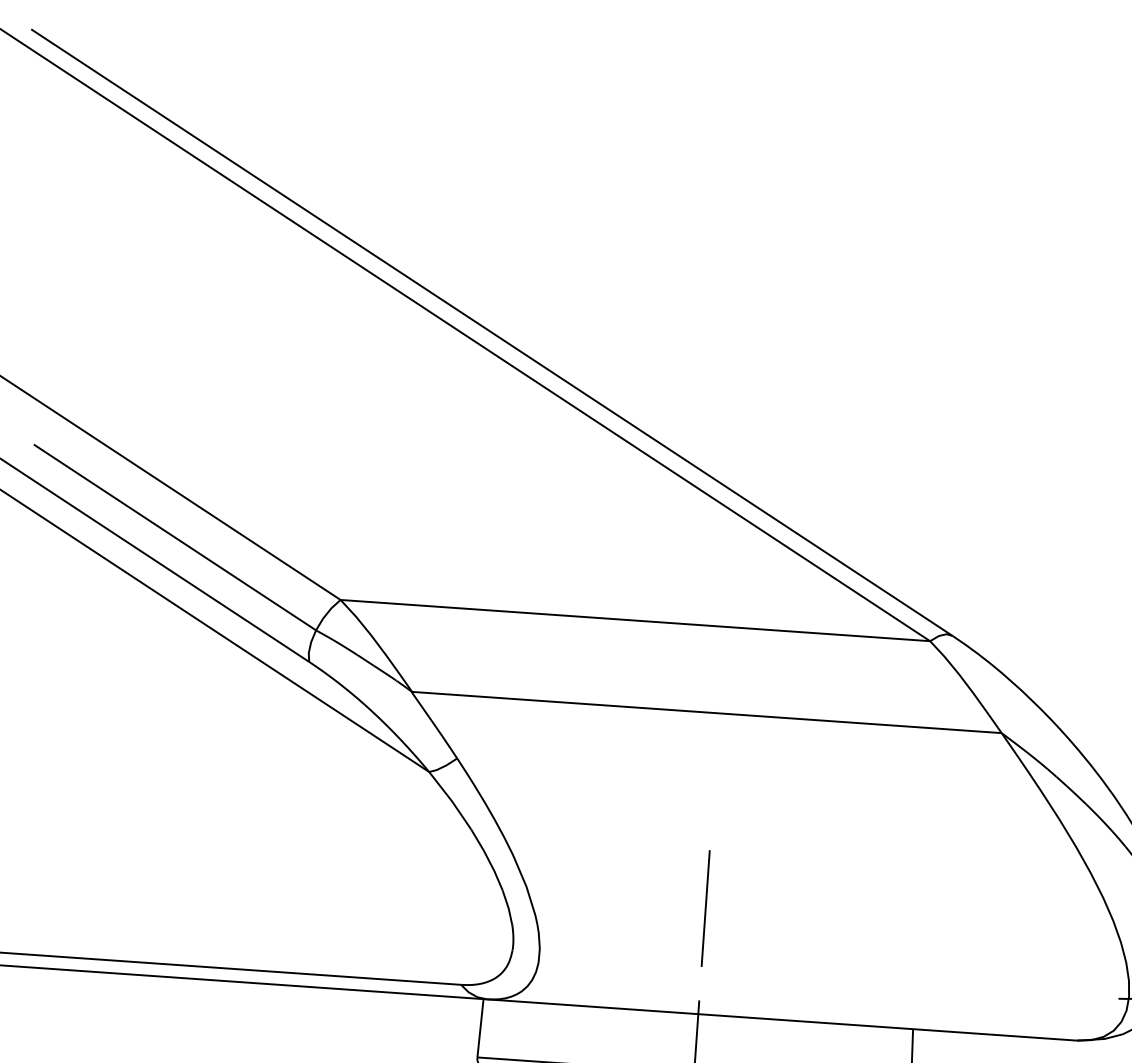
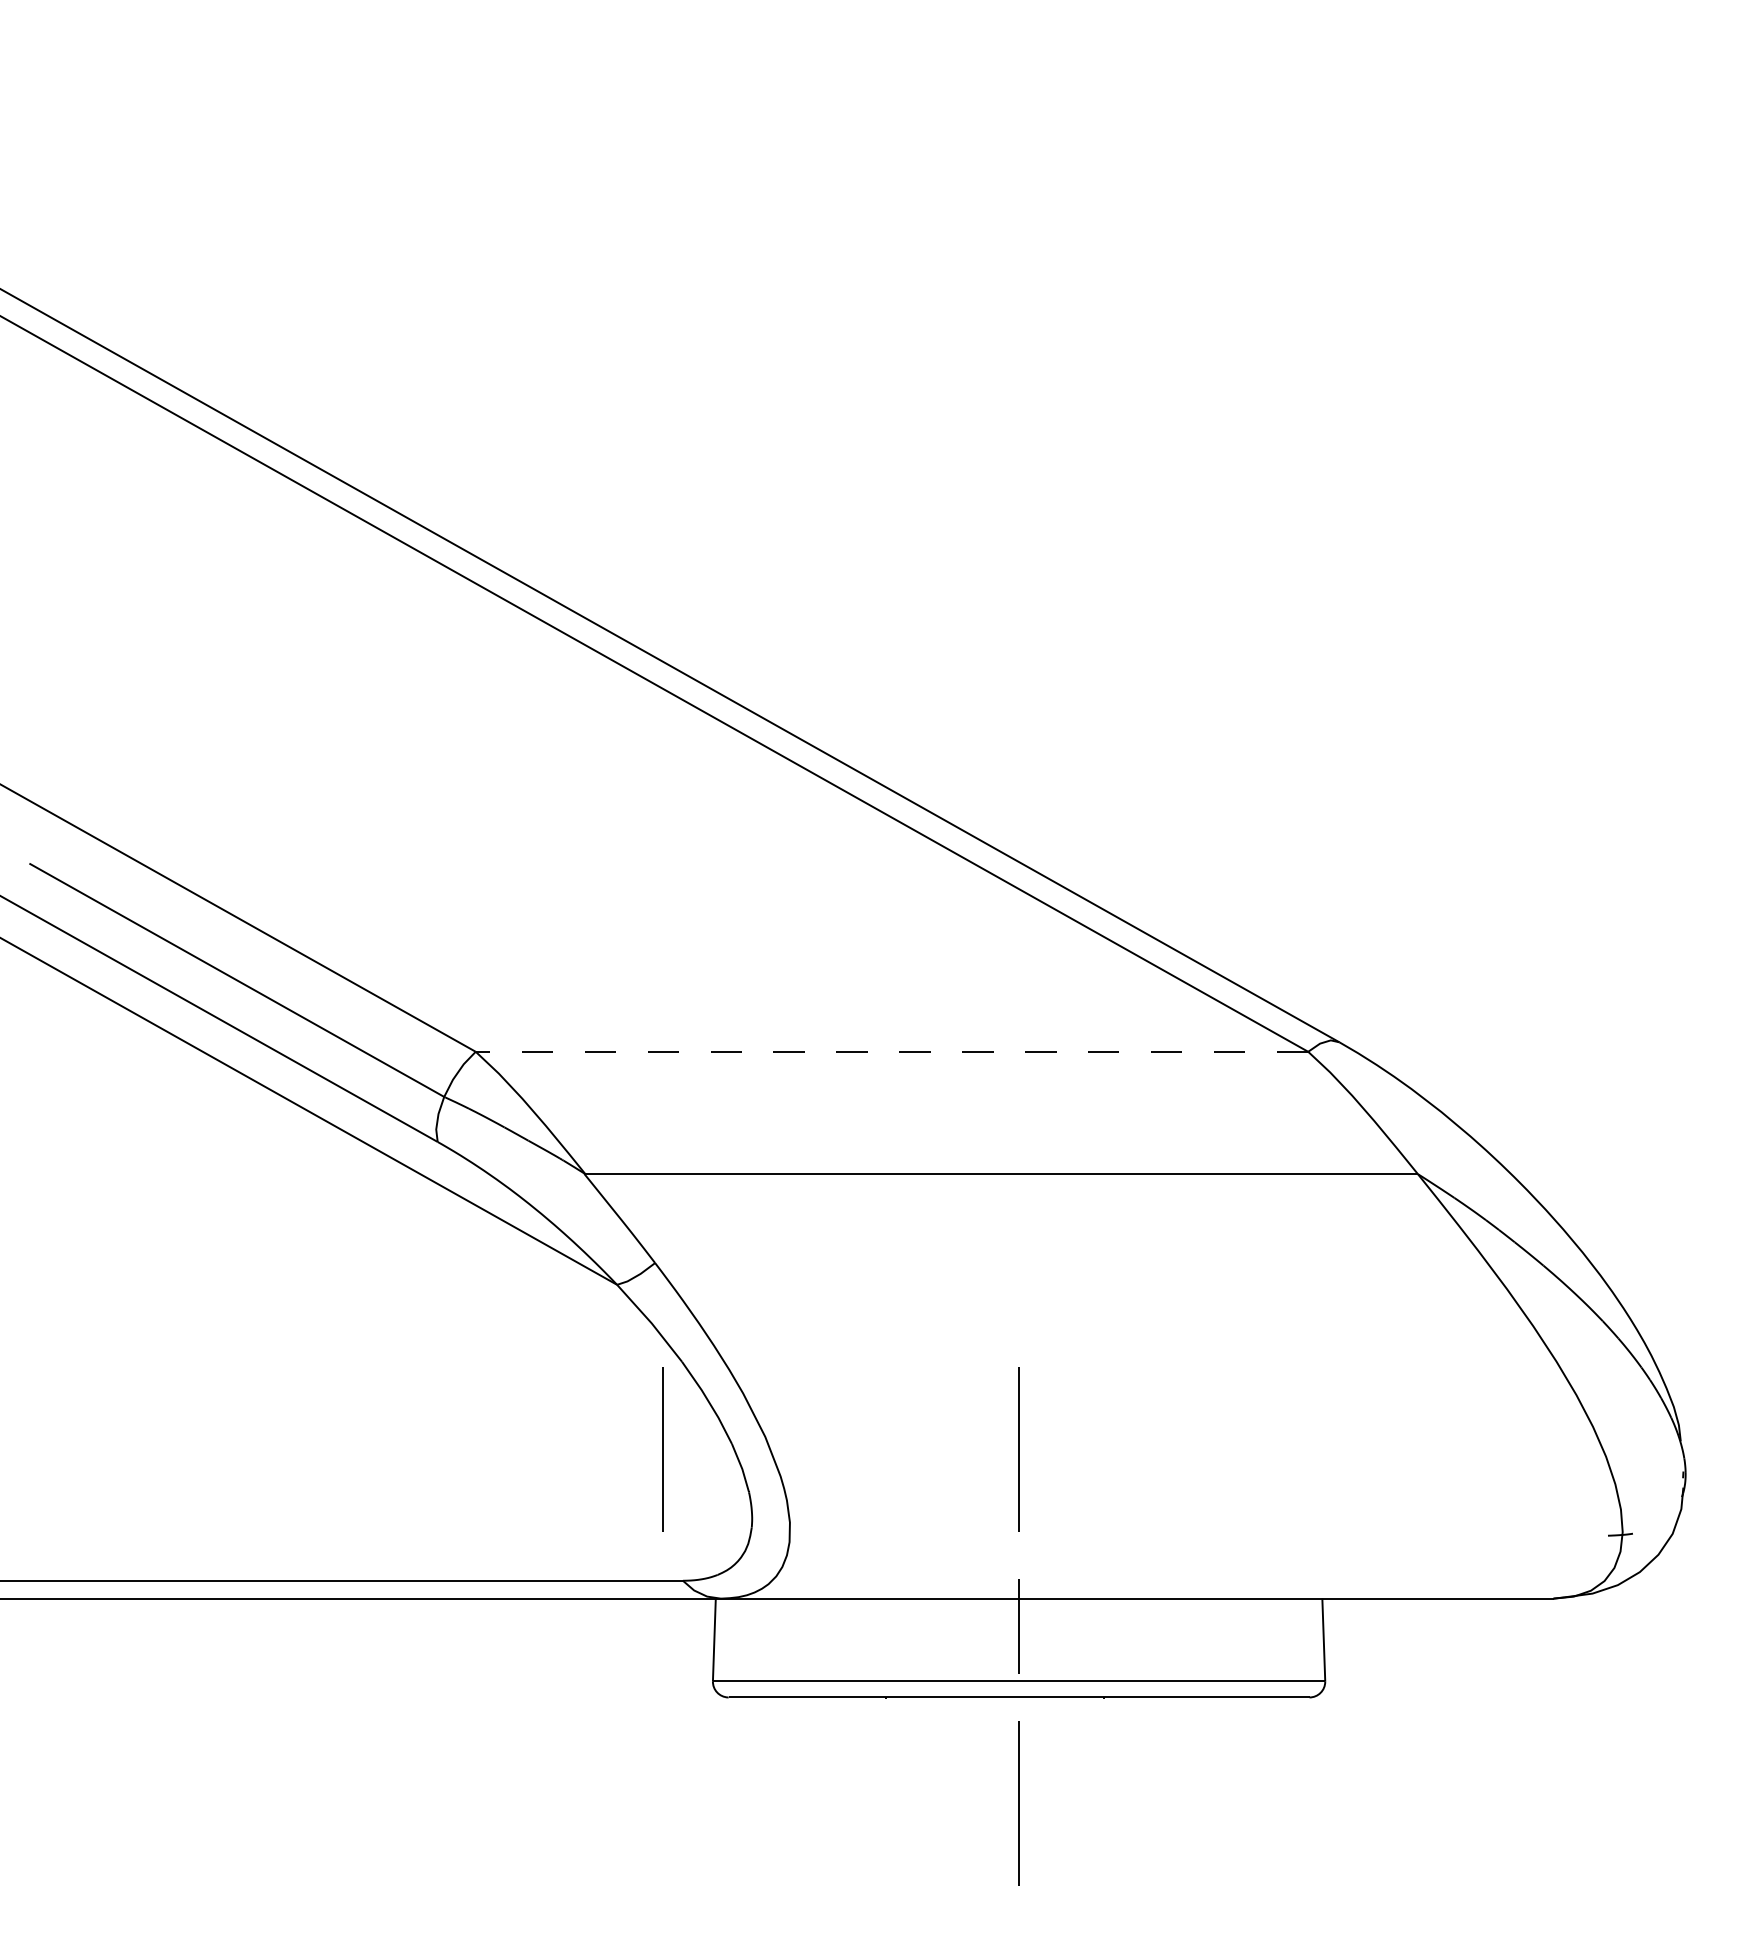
line: (635, 620) -> (891, 1051), solid -> dashed
line: (453, 890) -> (662, 1449), added

